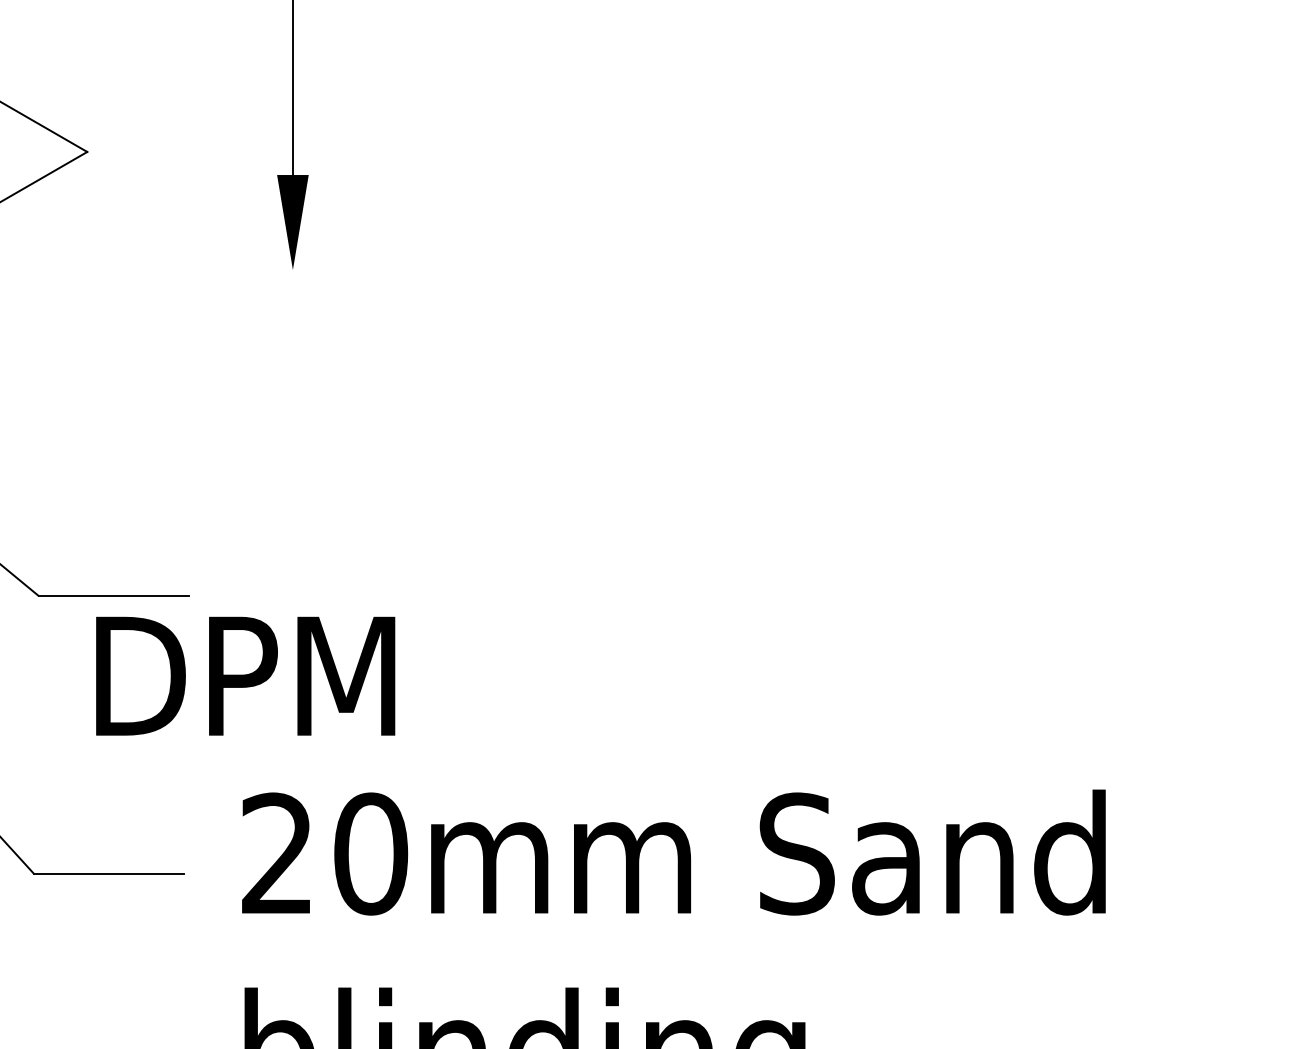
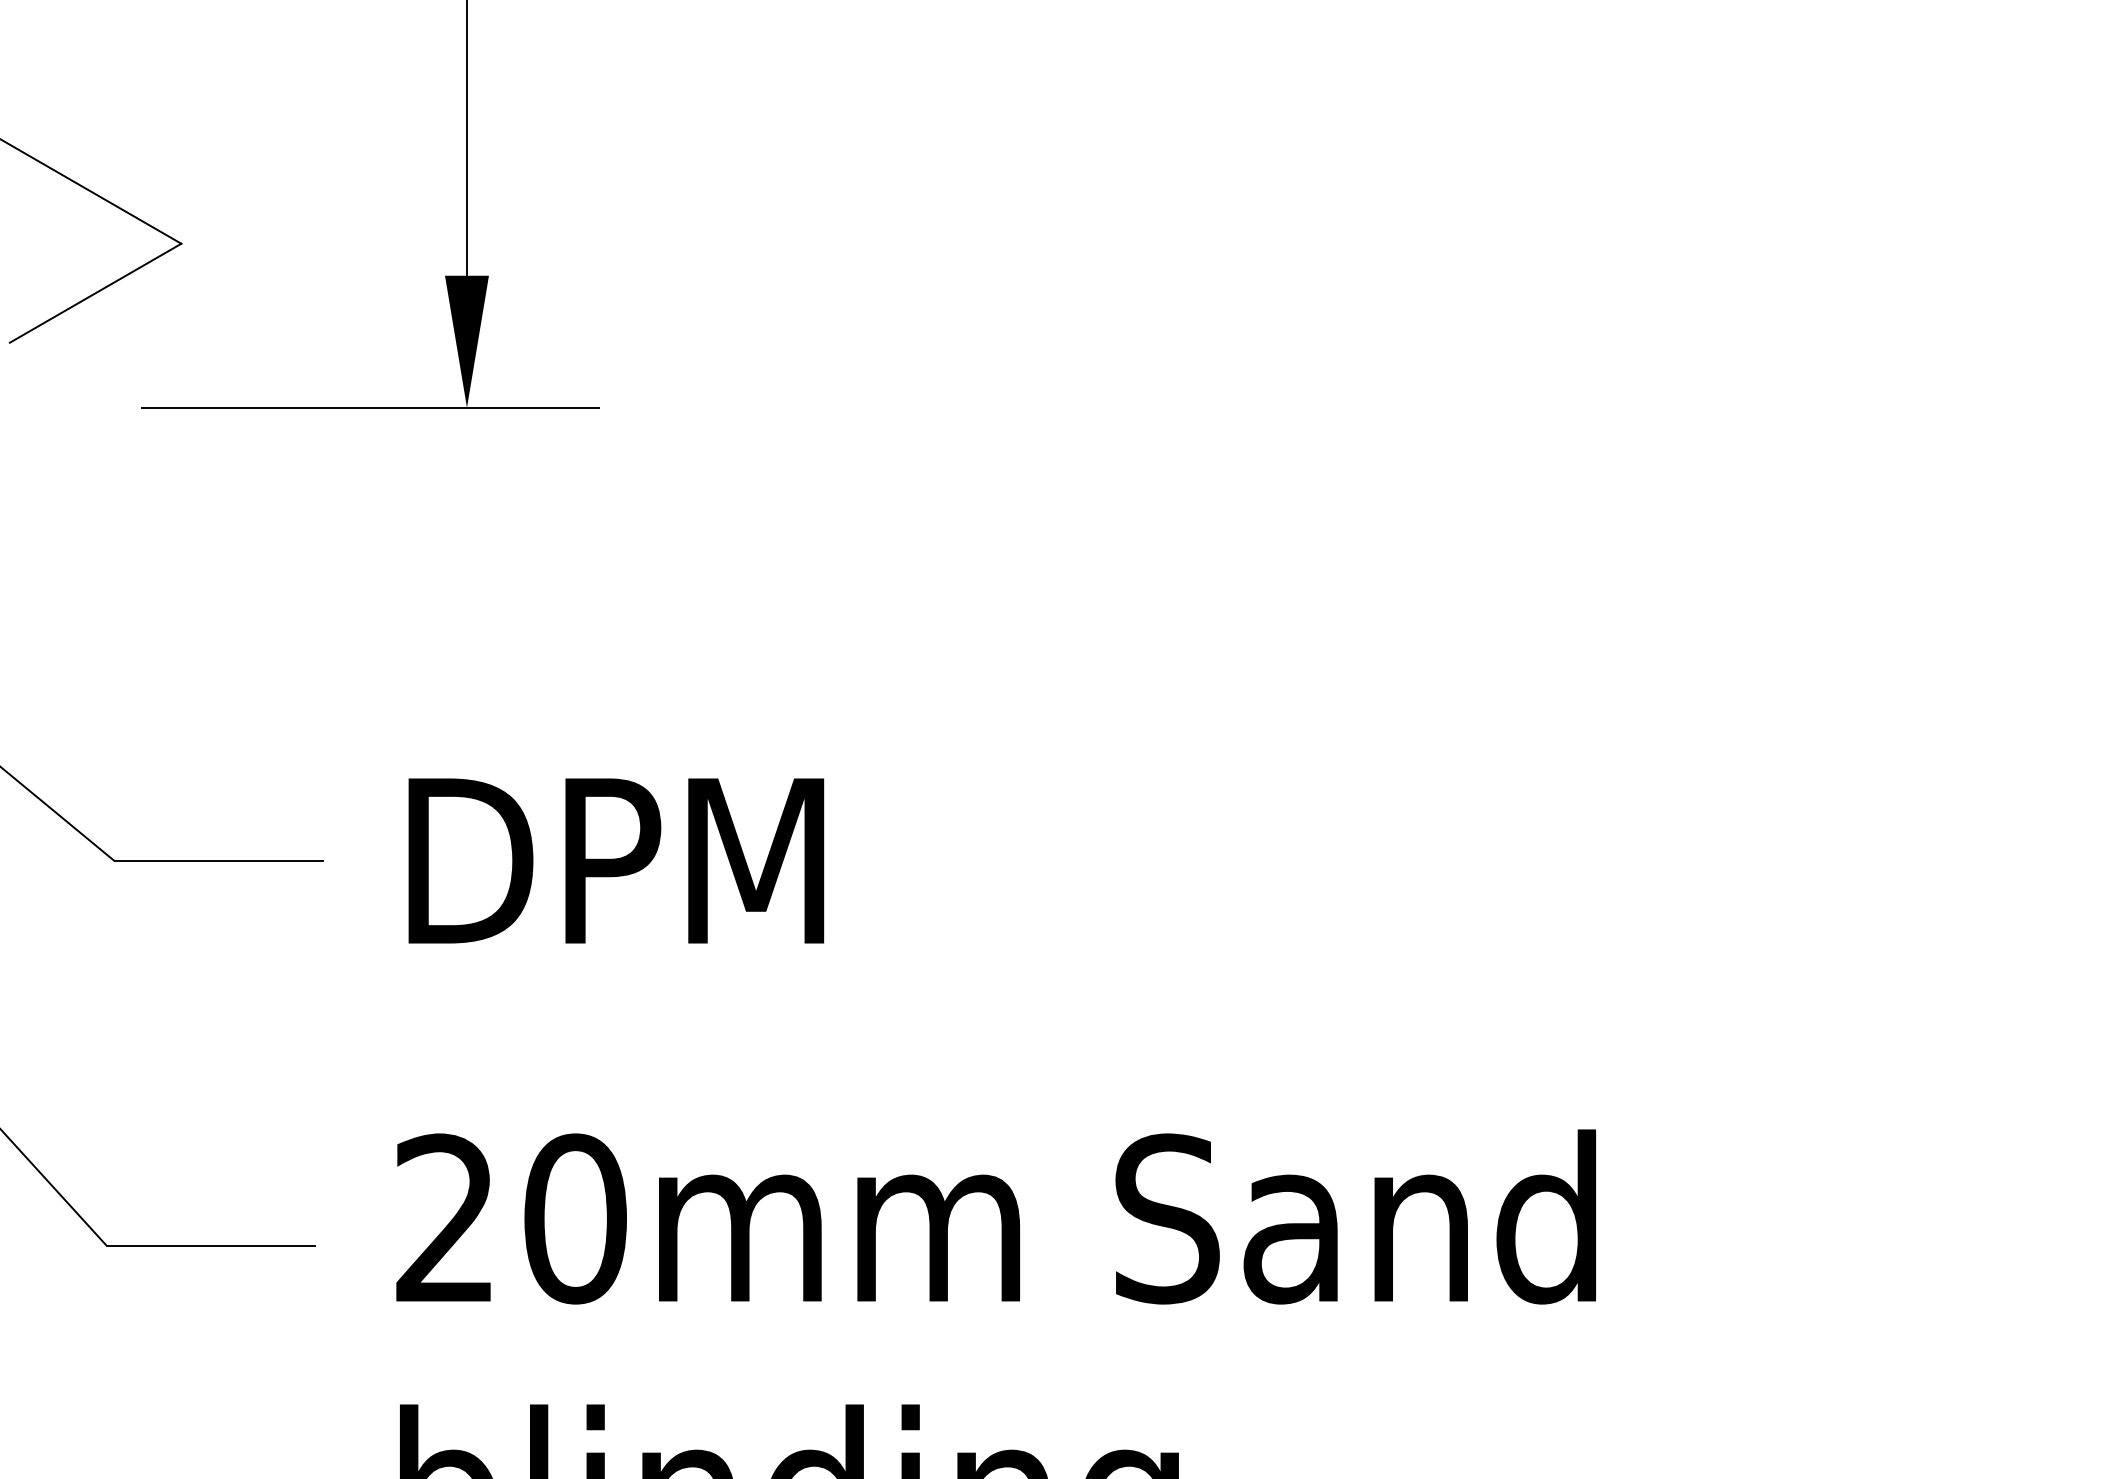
line: (223, 269) -> (370, 407), added
text: (245, 675) -> (616, 860), moved

